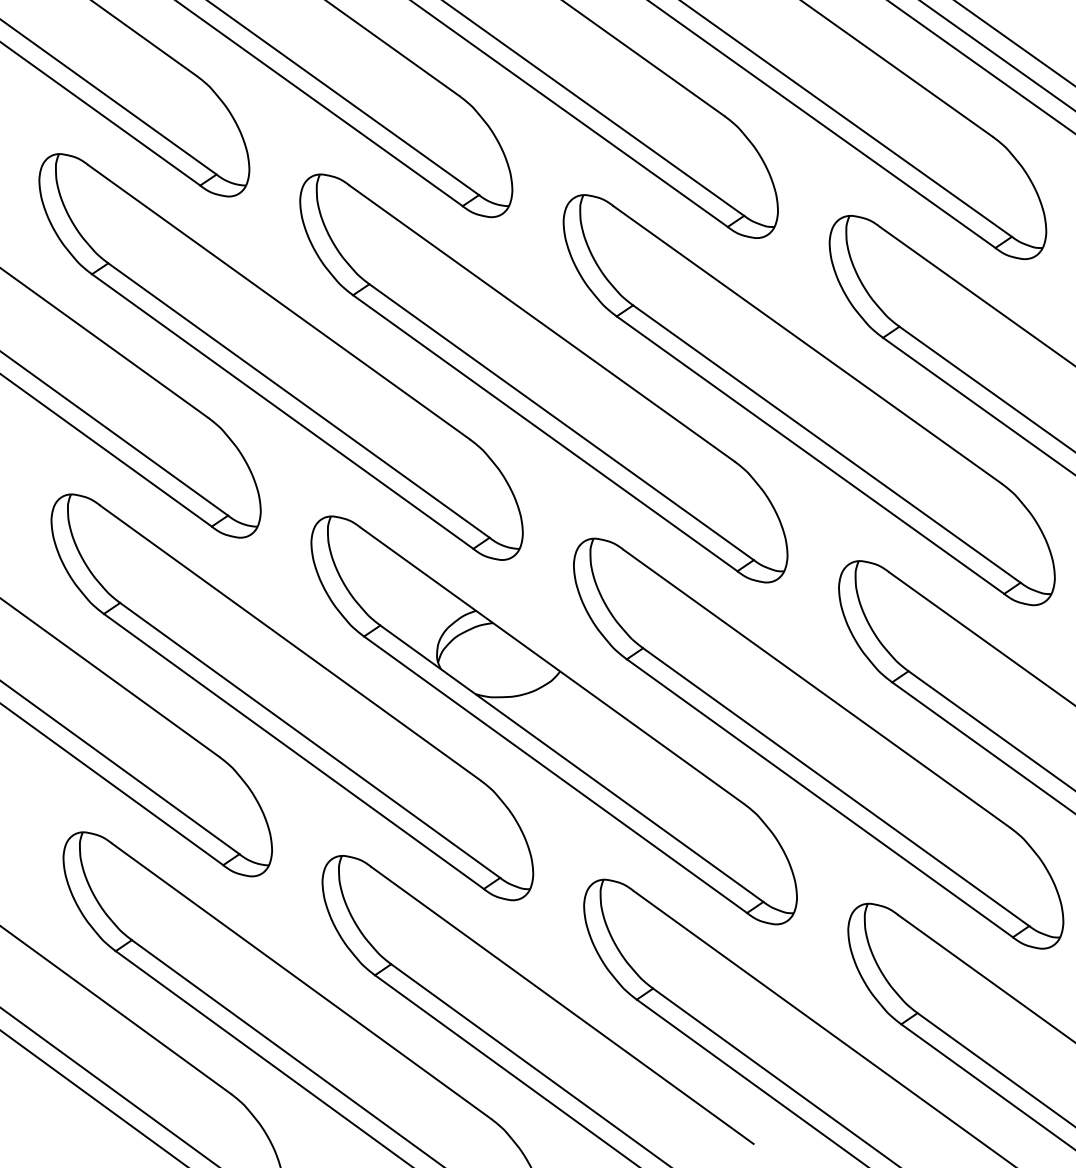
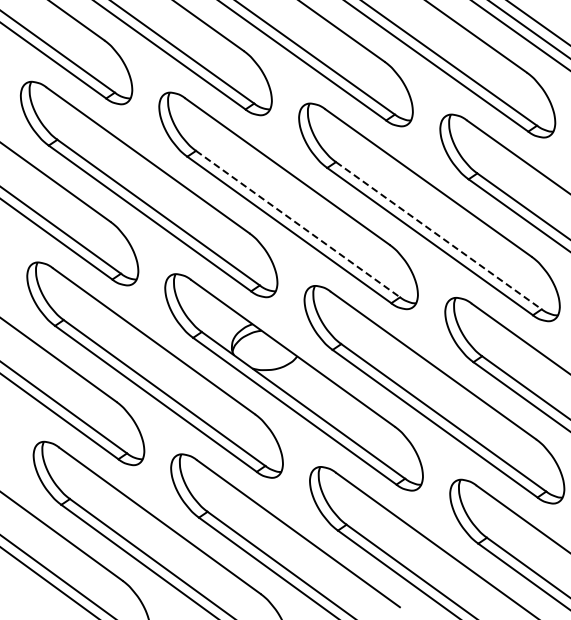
line: (562, 422) -> (298, 224), solid -> dashed
line: (828, 445) -> (439, 236), solid -> dashed

